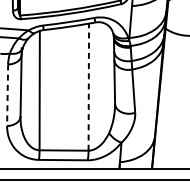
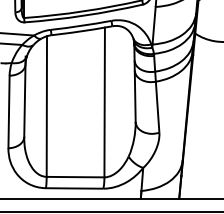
line: (88, 87) -> (104, 102), dashed -> solid
line: (8, 95) -> (9, 112), dashed -> solid

